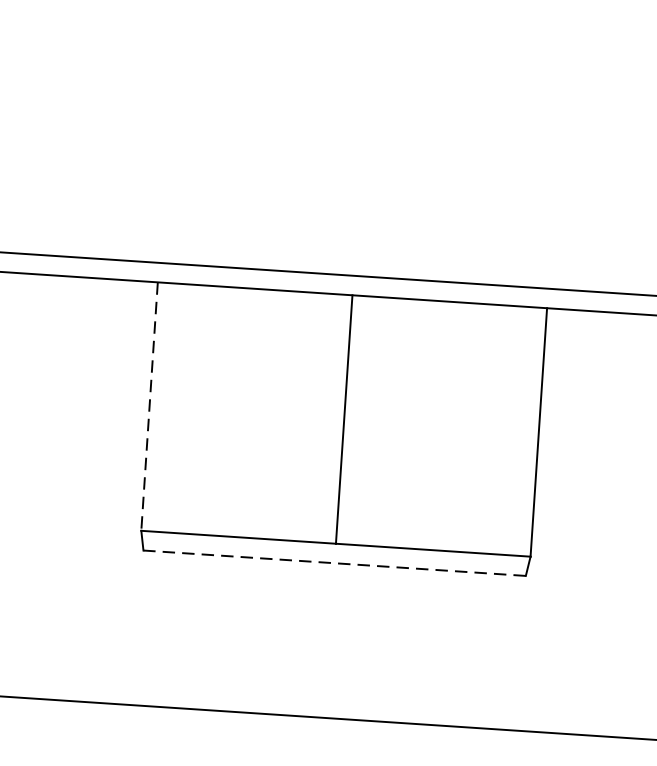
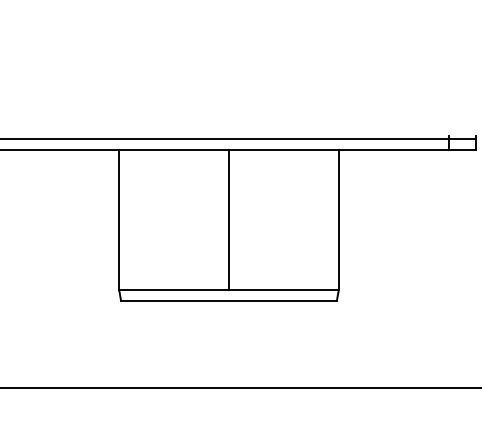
line: (150, 408) -> (119, 220), dashed -> solid
line: (333, 562) -> (228, 300), dashed -> solid

